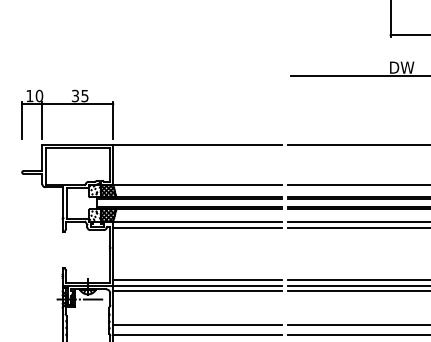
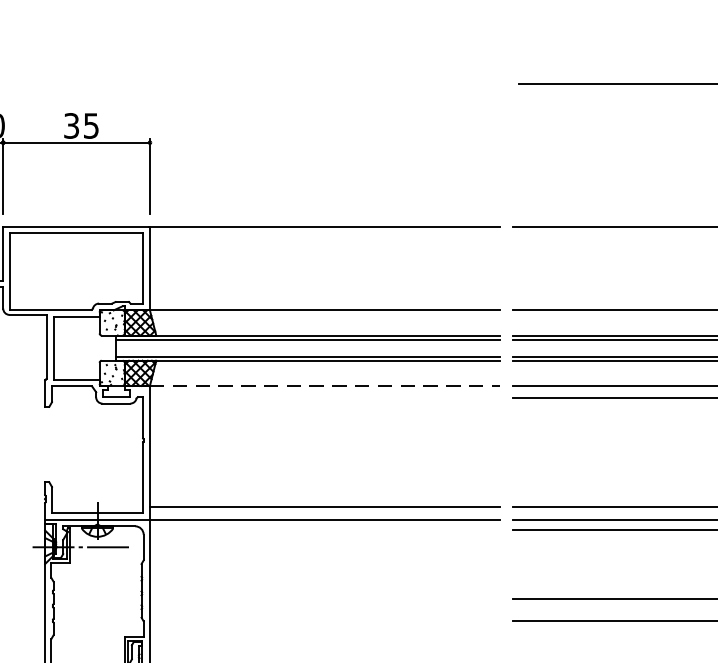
line: (197, 221) -> (324, 385), solid -> dashed
line: (197, 227) -> (324, 398), removed
line: (197, 291) -> (324, 530), removed
line: (197, 324) -> (324, 599), removed
line: (197, 335) -> (324, 621), removed

